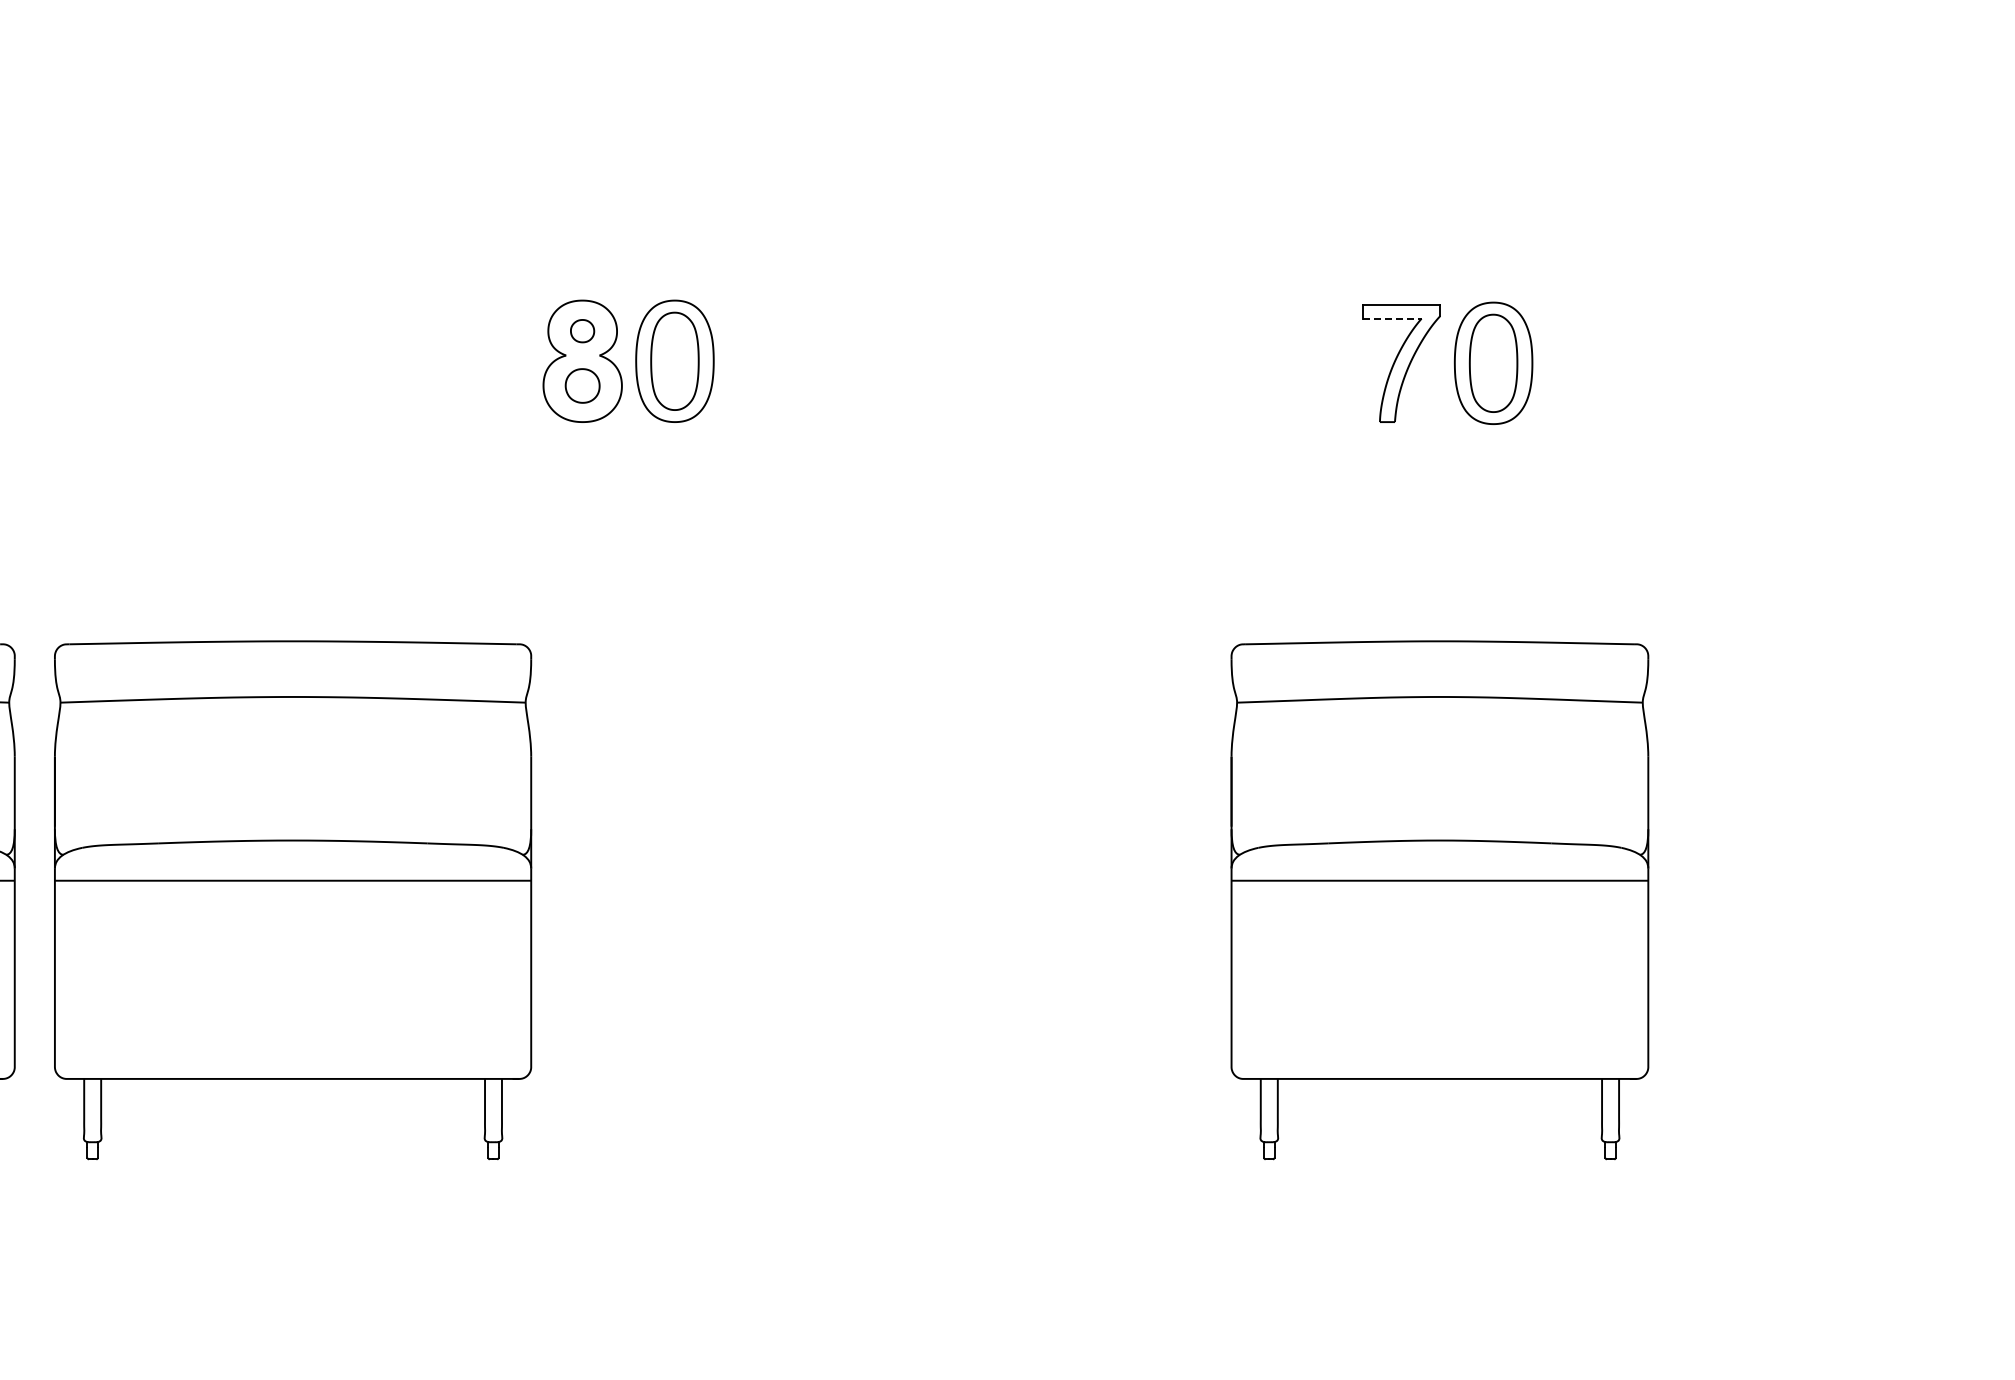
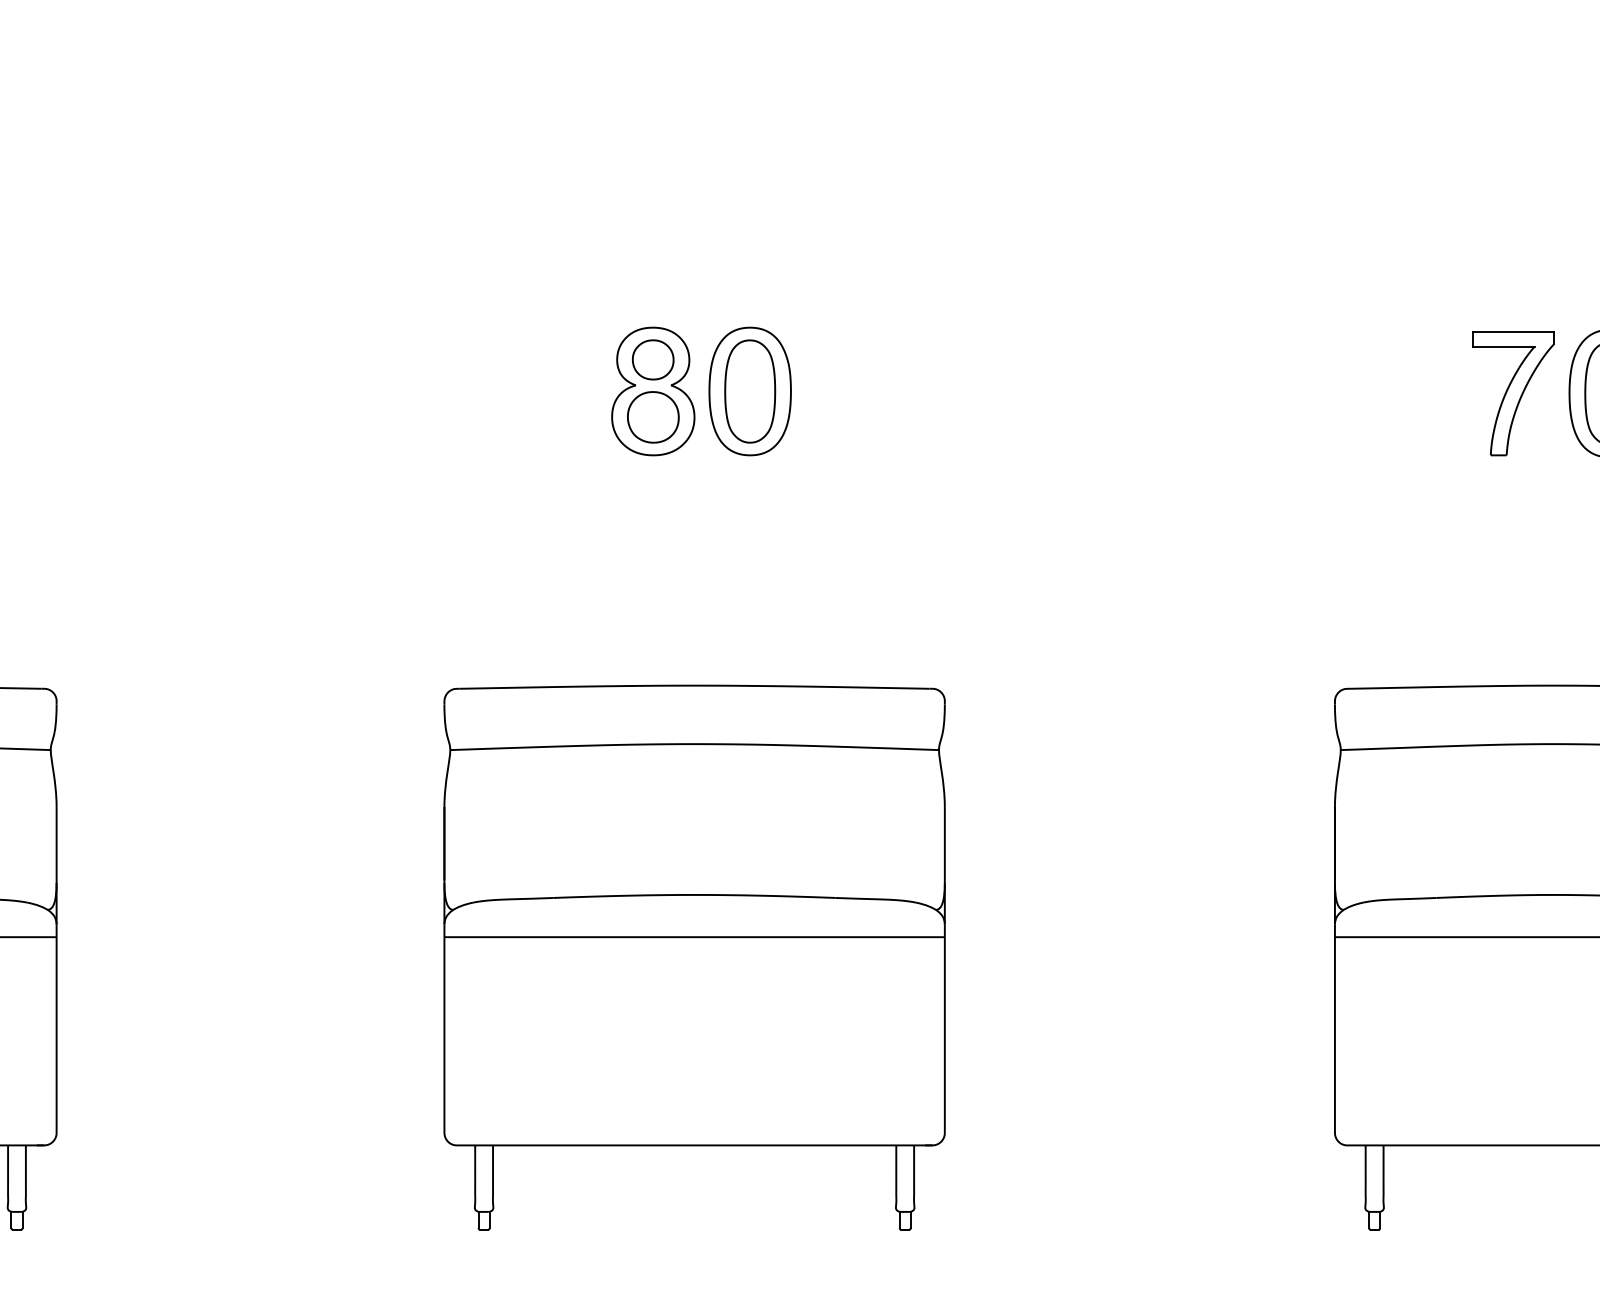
line: (1392, 318) -> (1504, 346), dashed -> solid
part: (582, 330) -> (653, 359), size x1.67
part: (582, 385) -> (653, 416), size x1.43
part: (293, 900) -> (695, 957), moved

